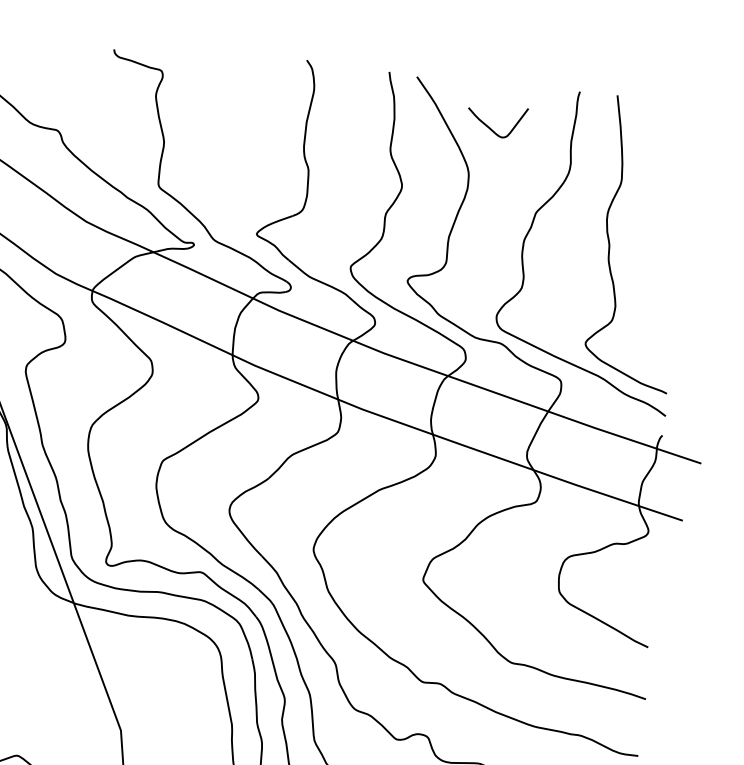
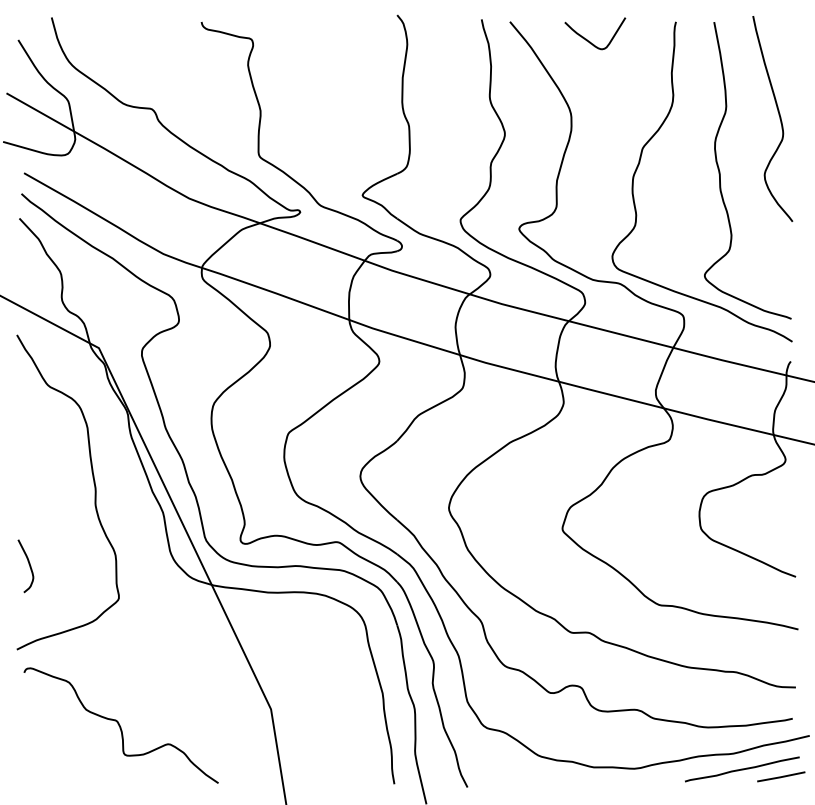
curve: (491, 128) -> (590, 41), moved
curve: (672, 192) -> (778, 115), added

